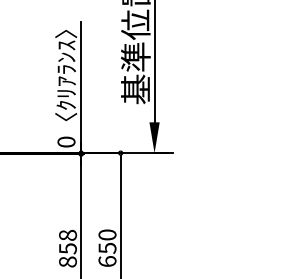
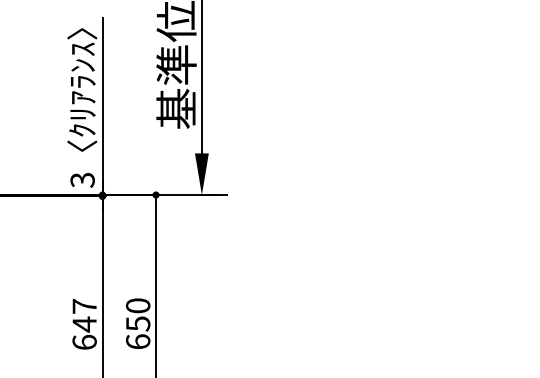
text: (66, 141) -> (82, 179), 0 -> 3
text: (67, 248) -> (84, 324), 858 -> 647

